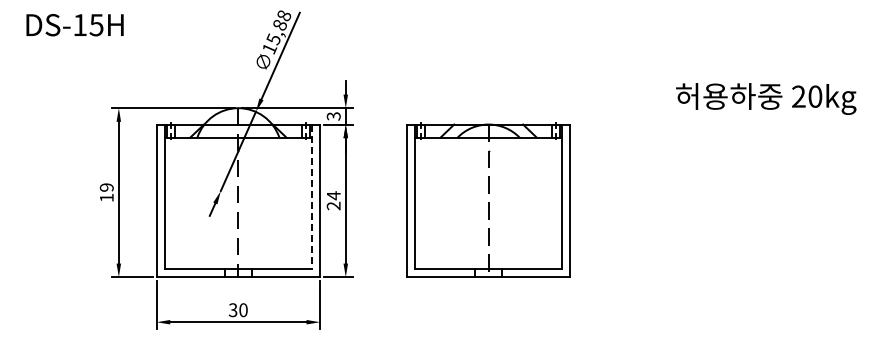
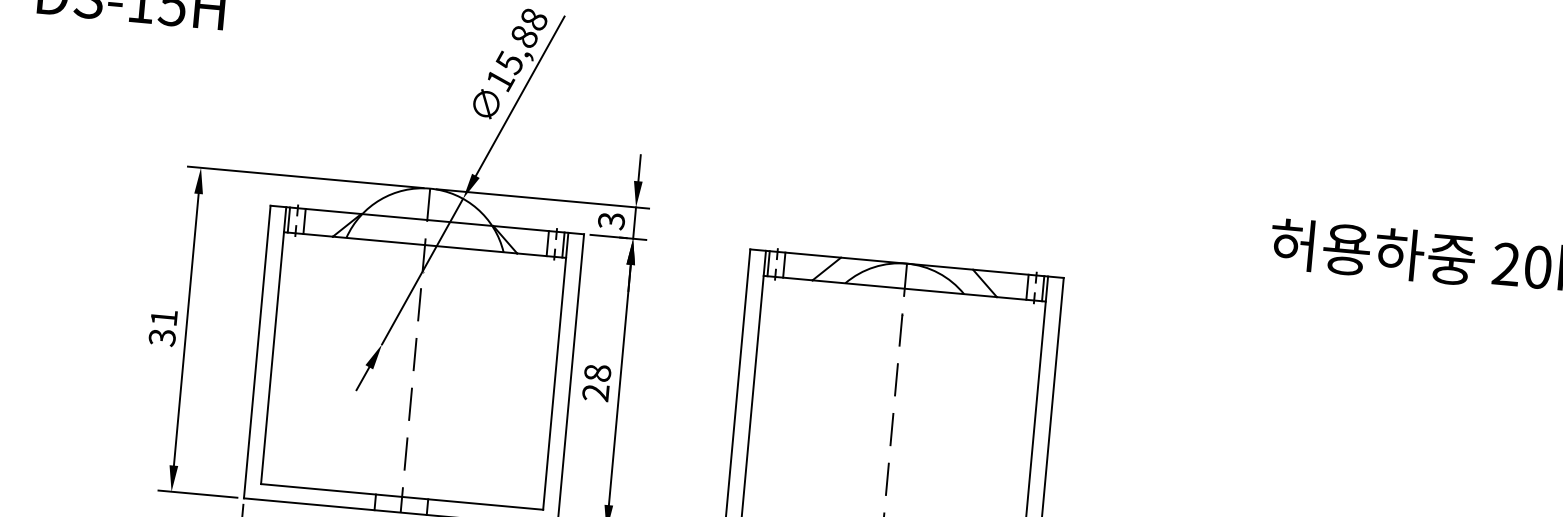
text: (106, 192) -> (162, 327), 19 -> 31
text: (333, 195) -> (597, 372), 24 -> 28
line: (312, 197) -> (556, 372), dashed -> solid

